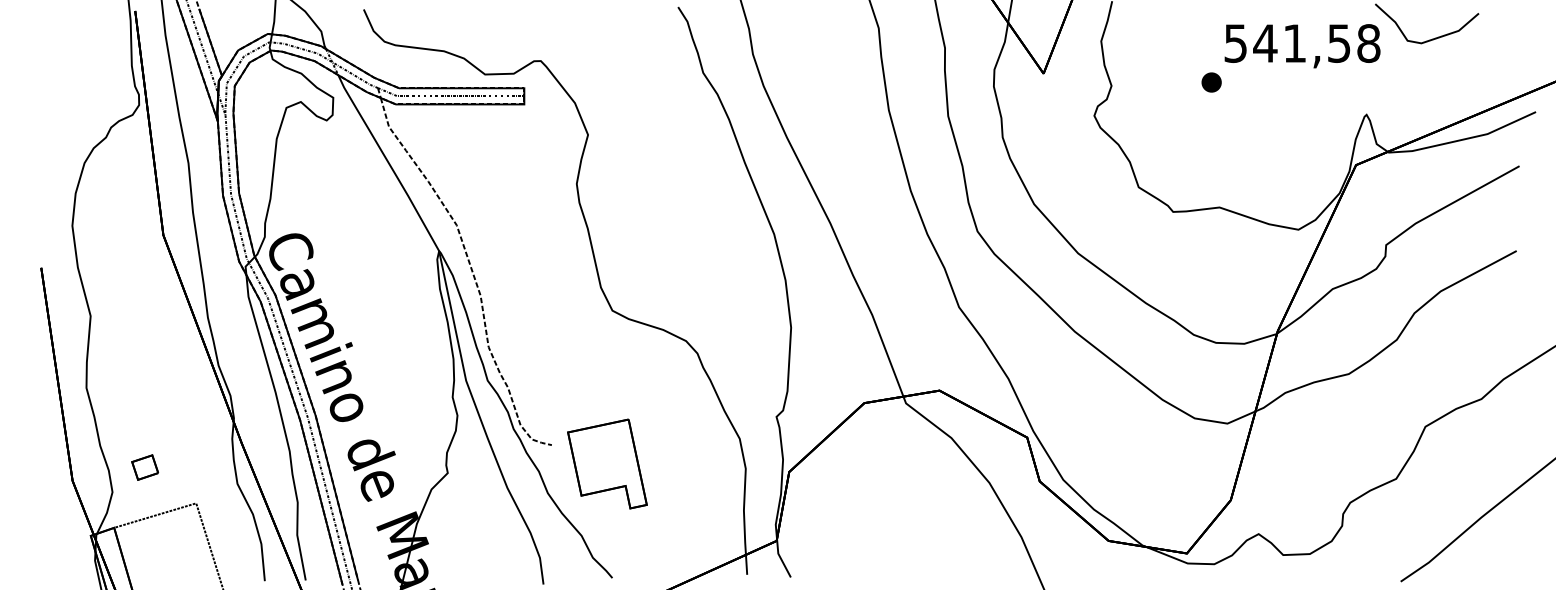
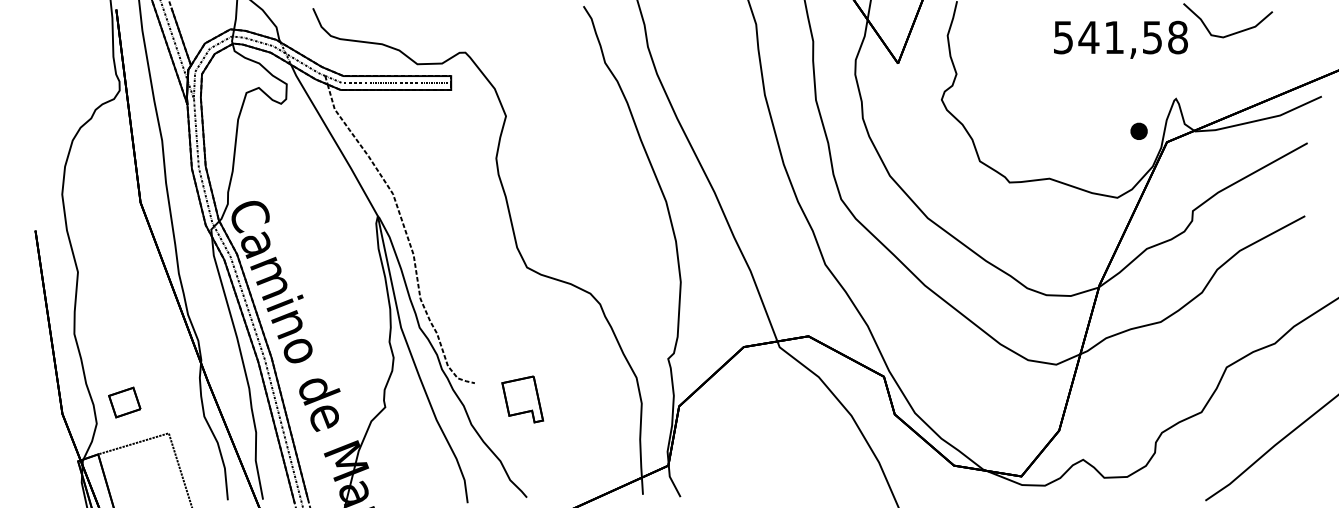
part: (1211, 82) -> (1138, 131), moved
part: (607, 463) -> (522, 399), size x0.6
part: (145, 467) -> (125, 402), size x1.4

